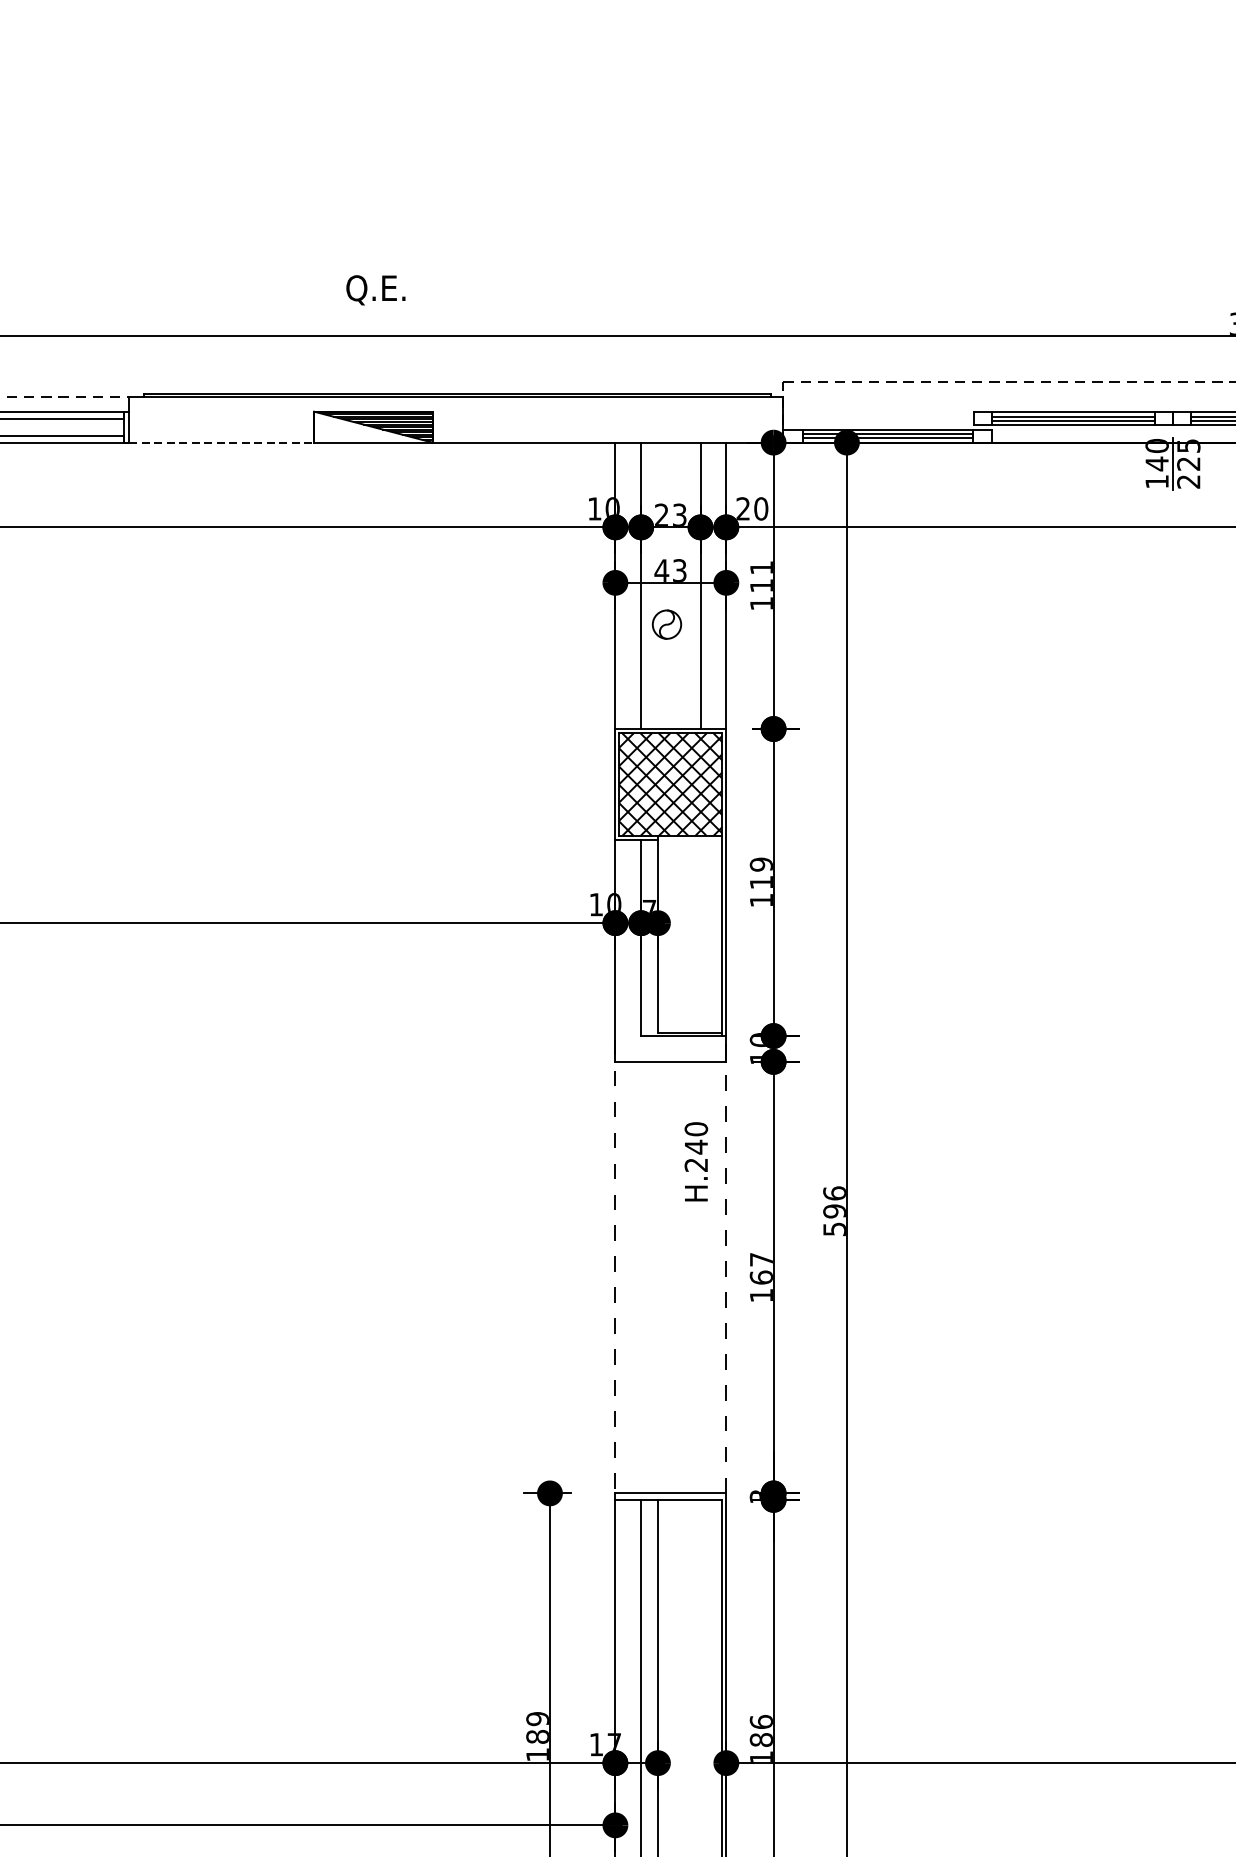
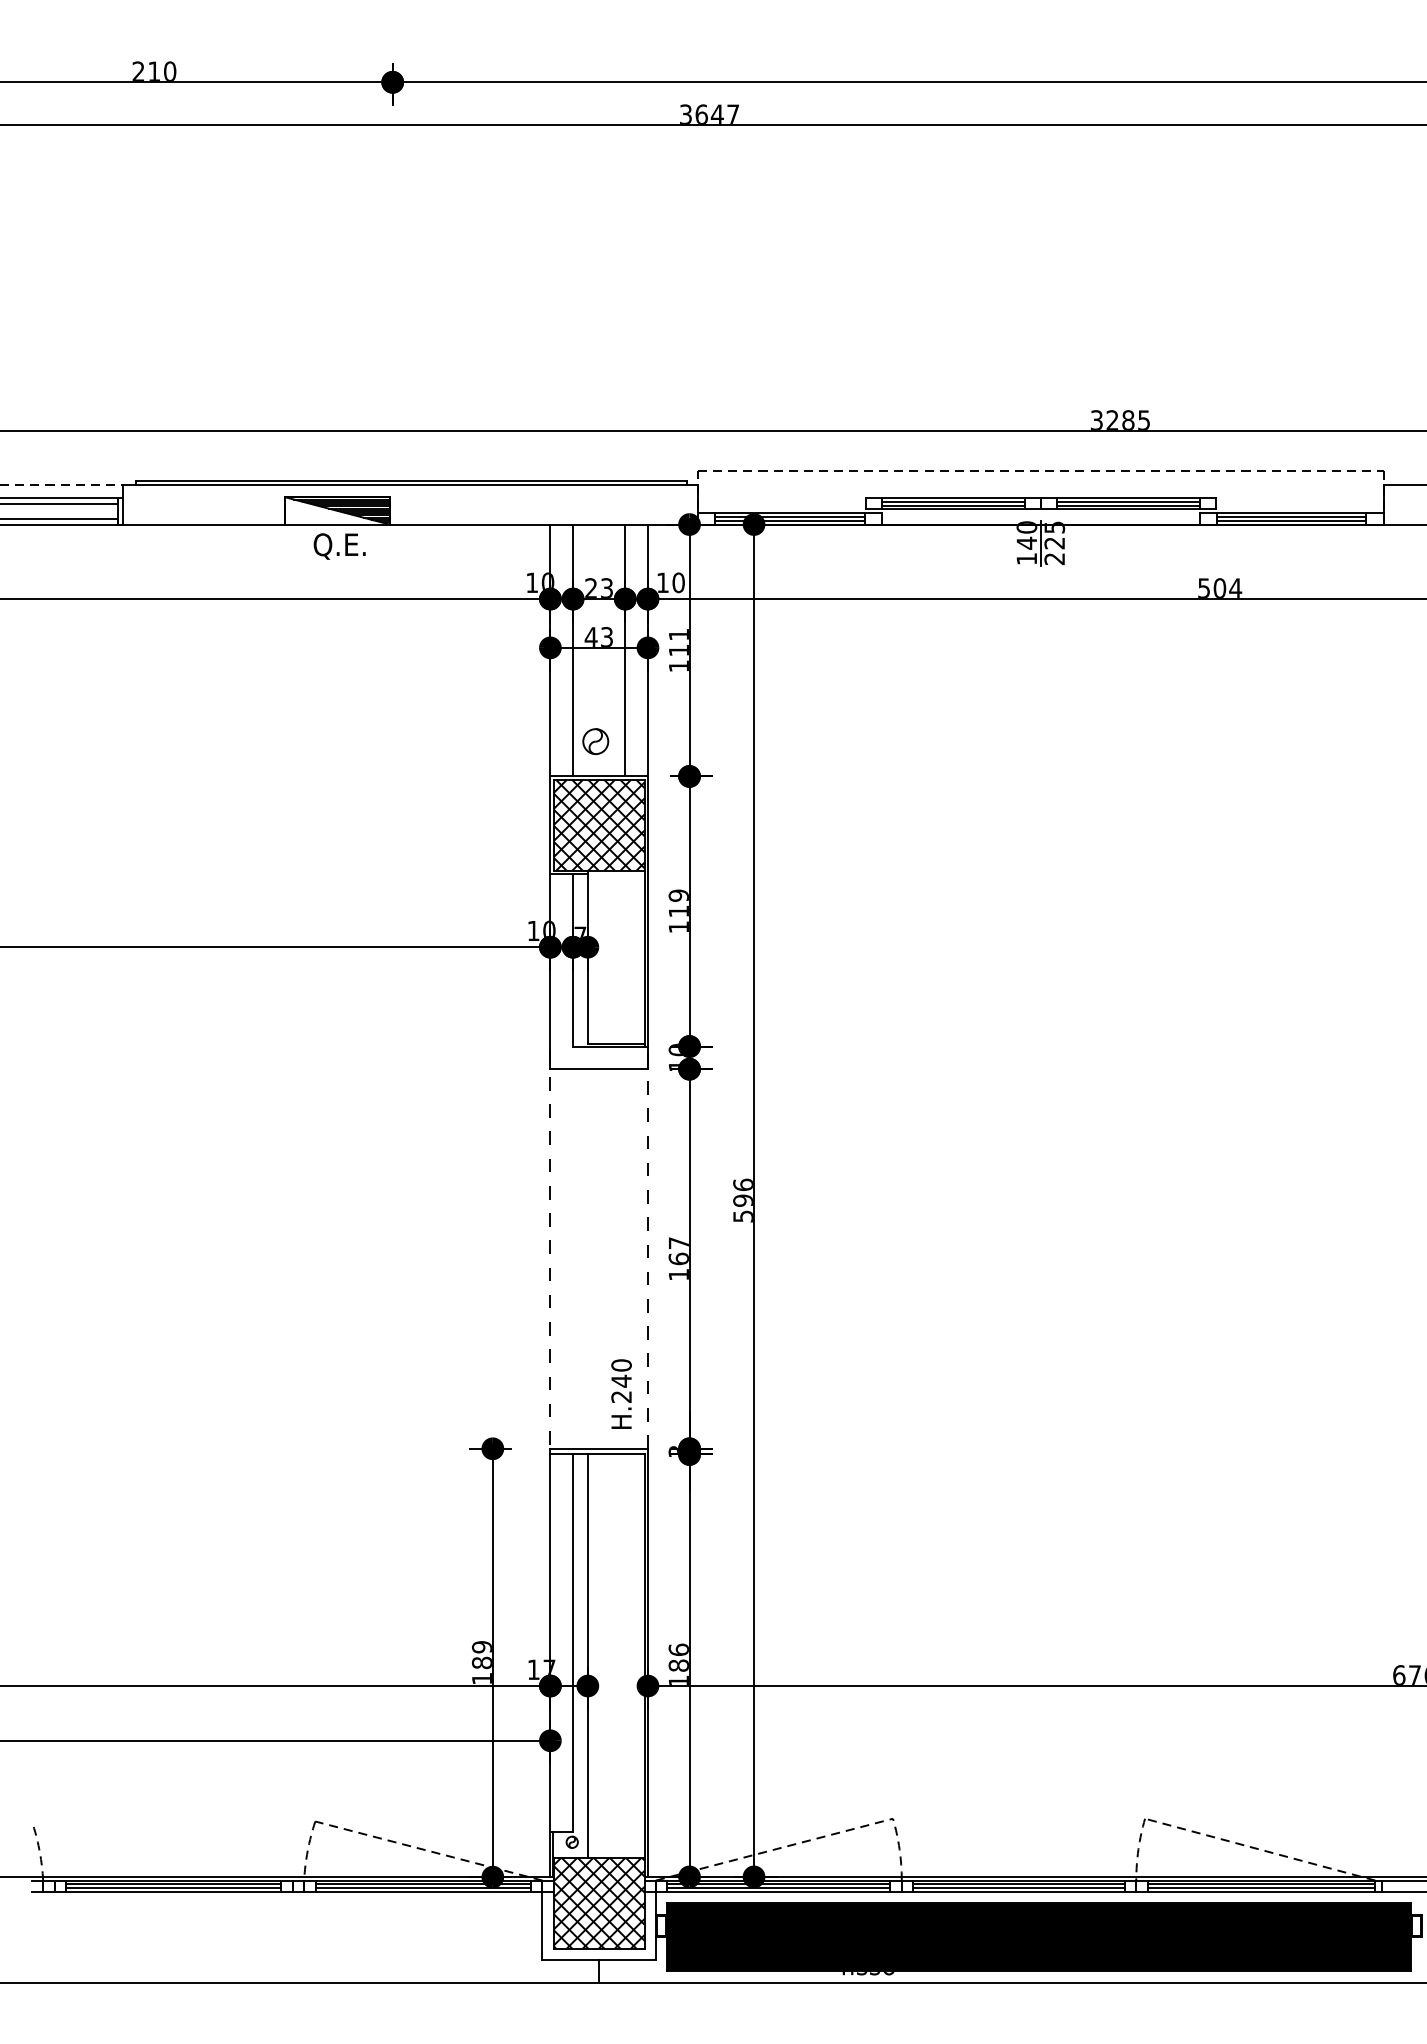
text: (375, 290) -> (339, 546), moved
line: (222, 442) -> (204, 524), dashed -> solid
text: (742, 508) -> (662, 582), 20 -> 10
part: (666, 624) -> (595, 741), moved
text: (696, 1161) -> (621, 1393), moved

